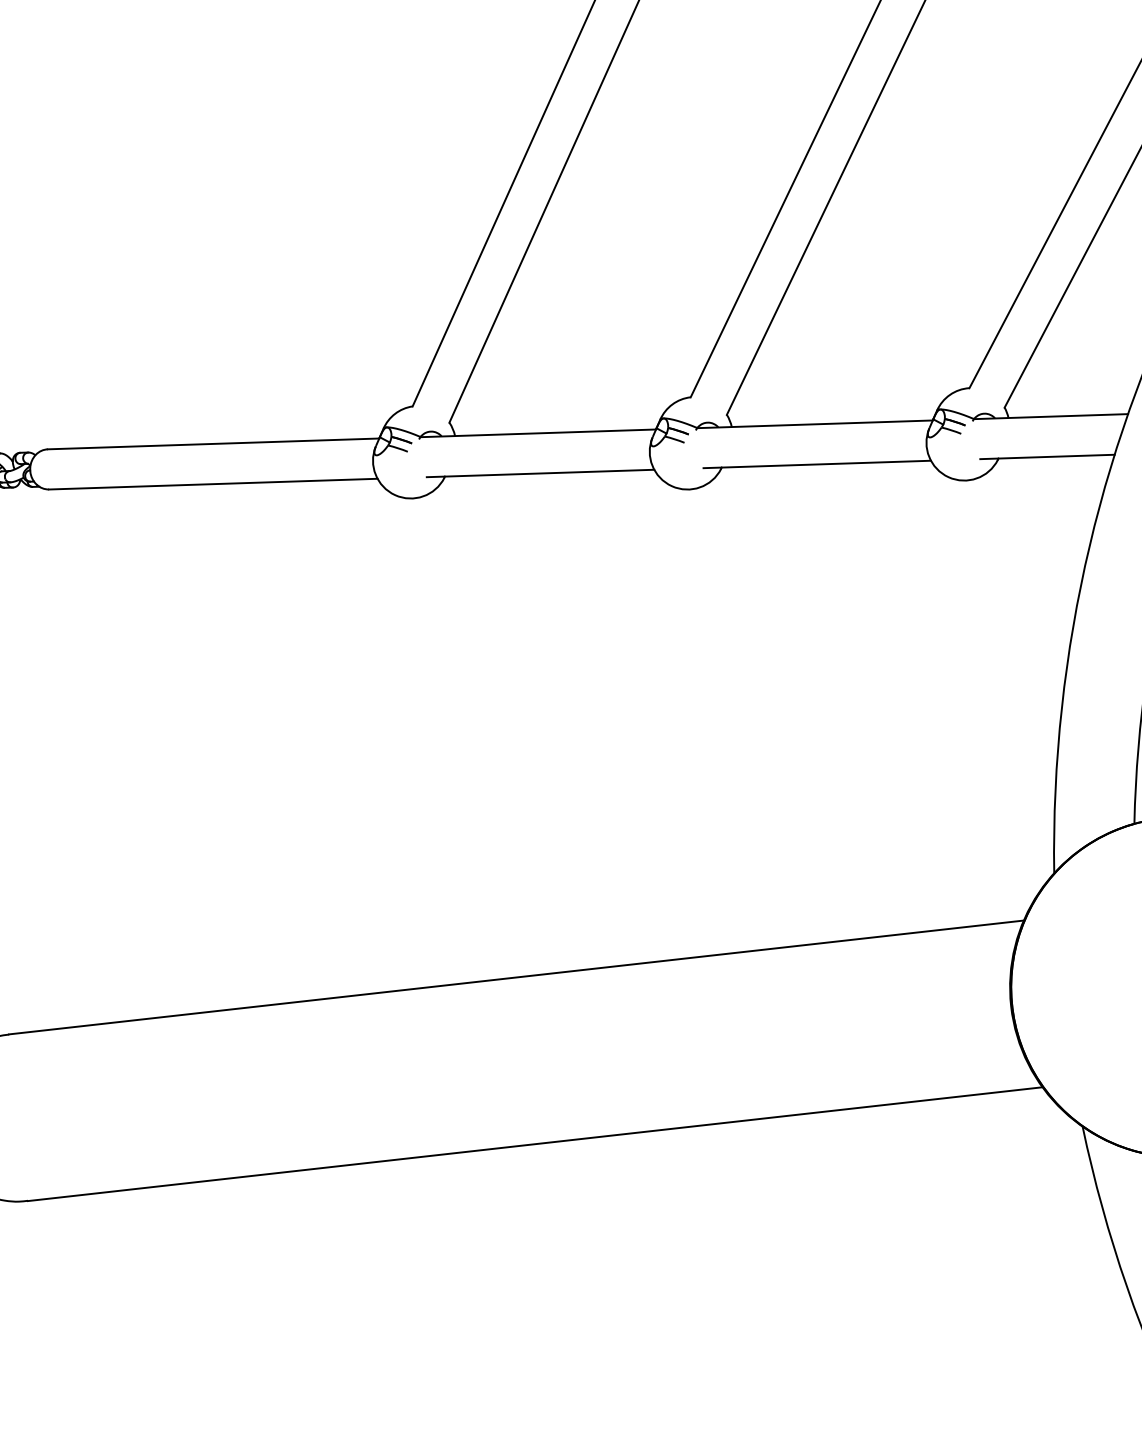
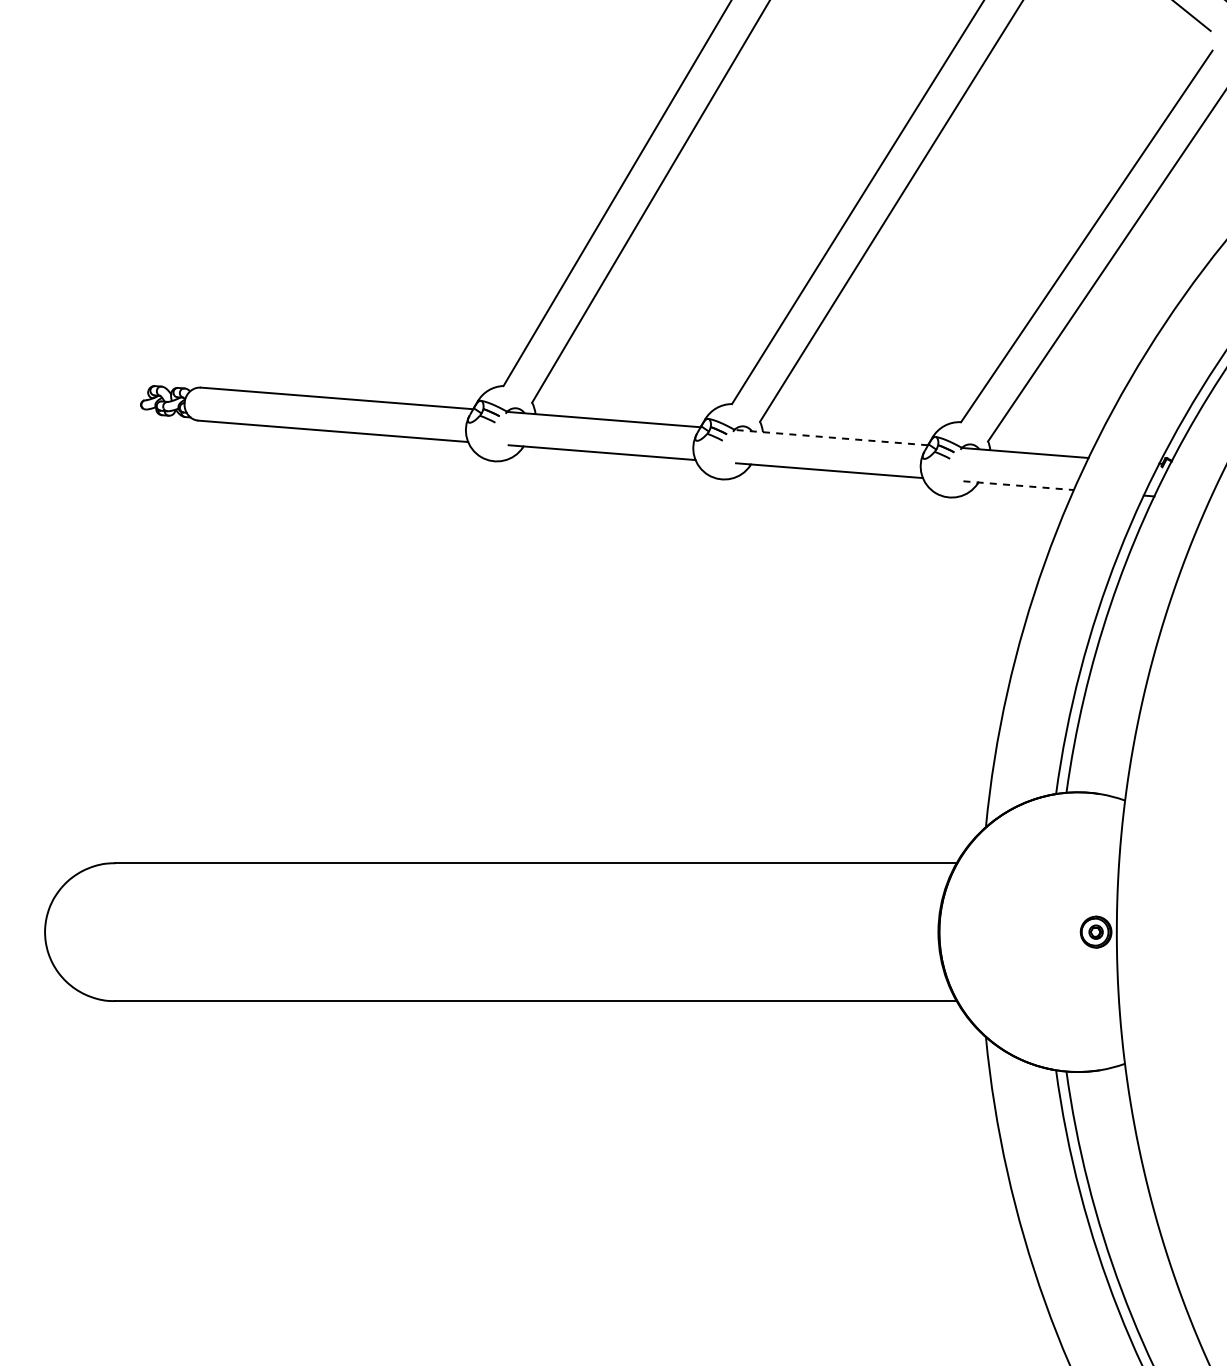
line: (814, 424) -> (830, 437), solid -> dashed
line: (1048, 456) -> (1019, 485), solid -> dashed

